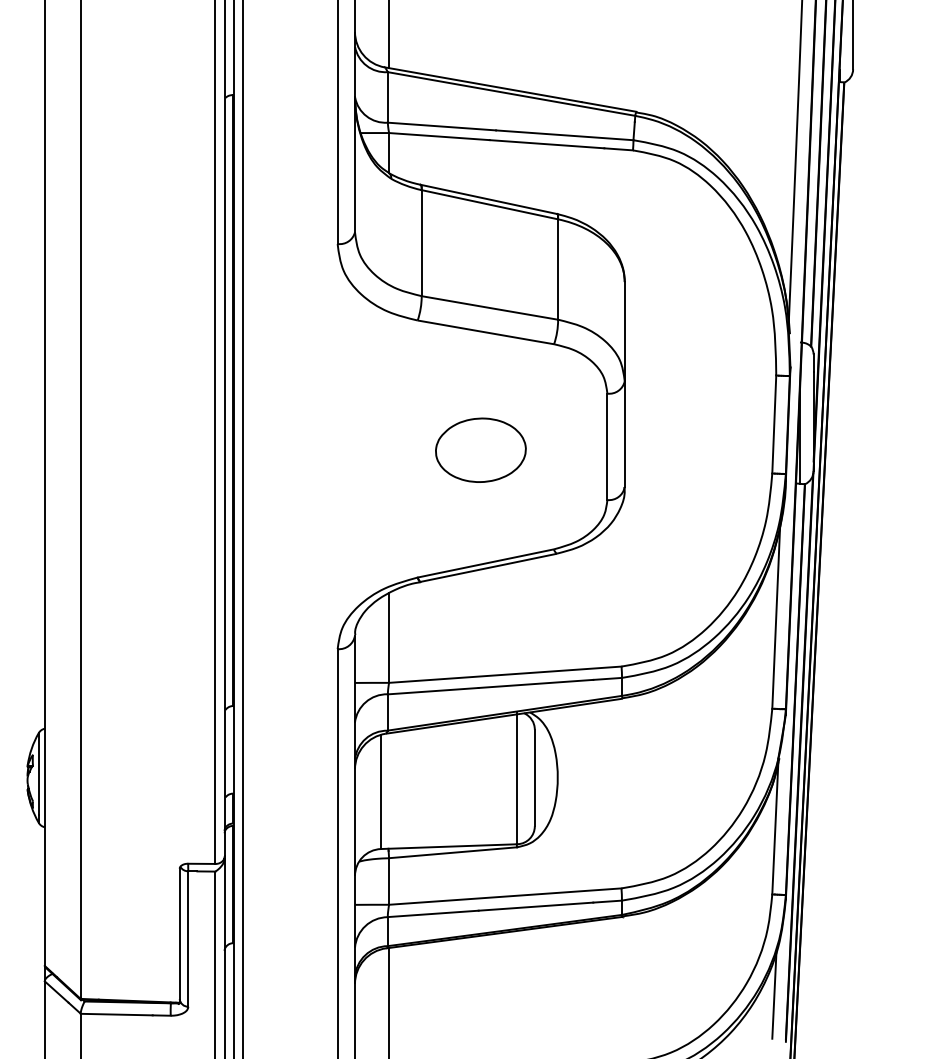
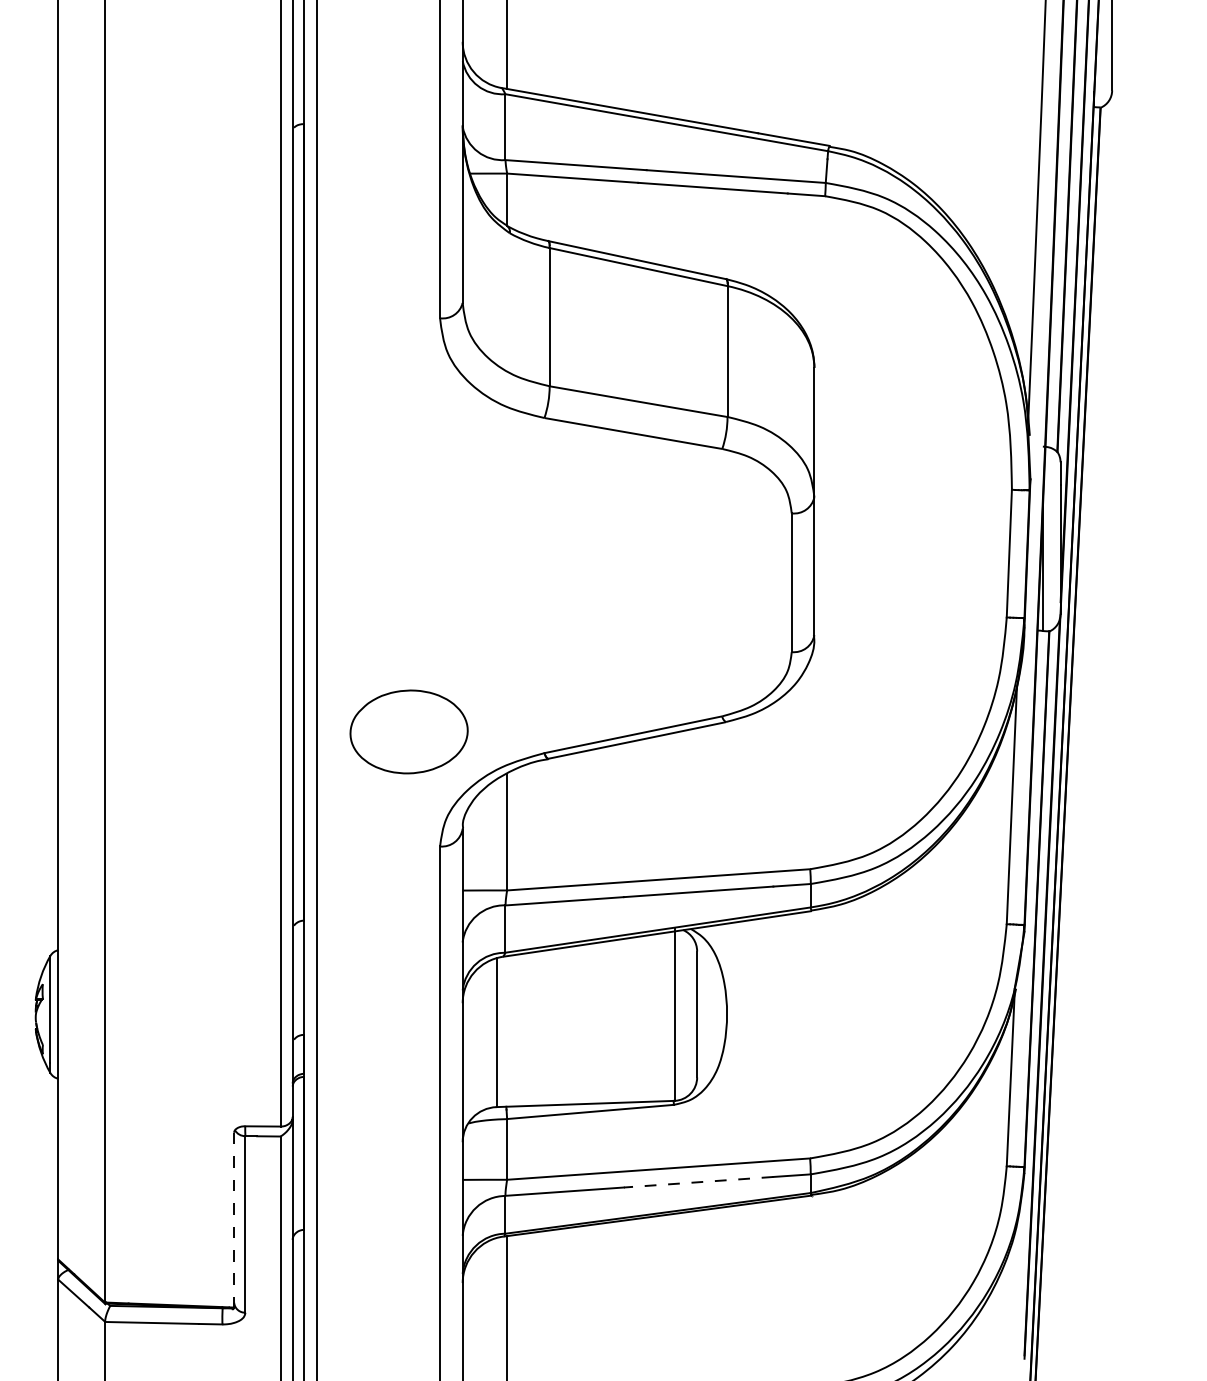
part: (480, 449) -> (408, 730), moved
line: (535, 906) -> (698, 1182), solid -> dashed
line: (179, 935) -> (233, 1219), solid -> dashed
line: (774, 995) -> (1009, 1298), removed

